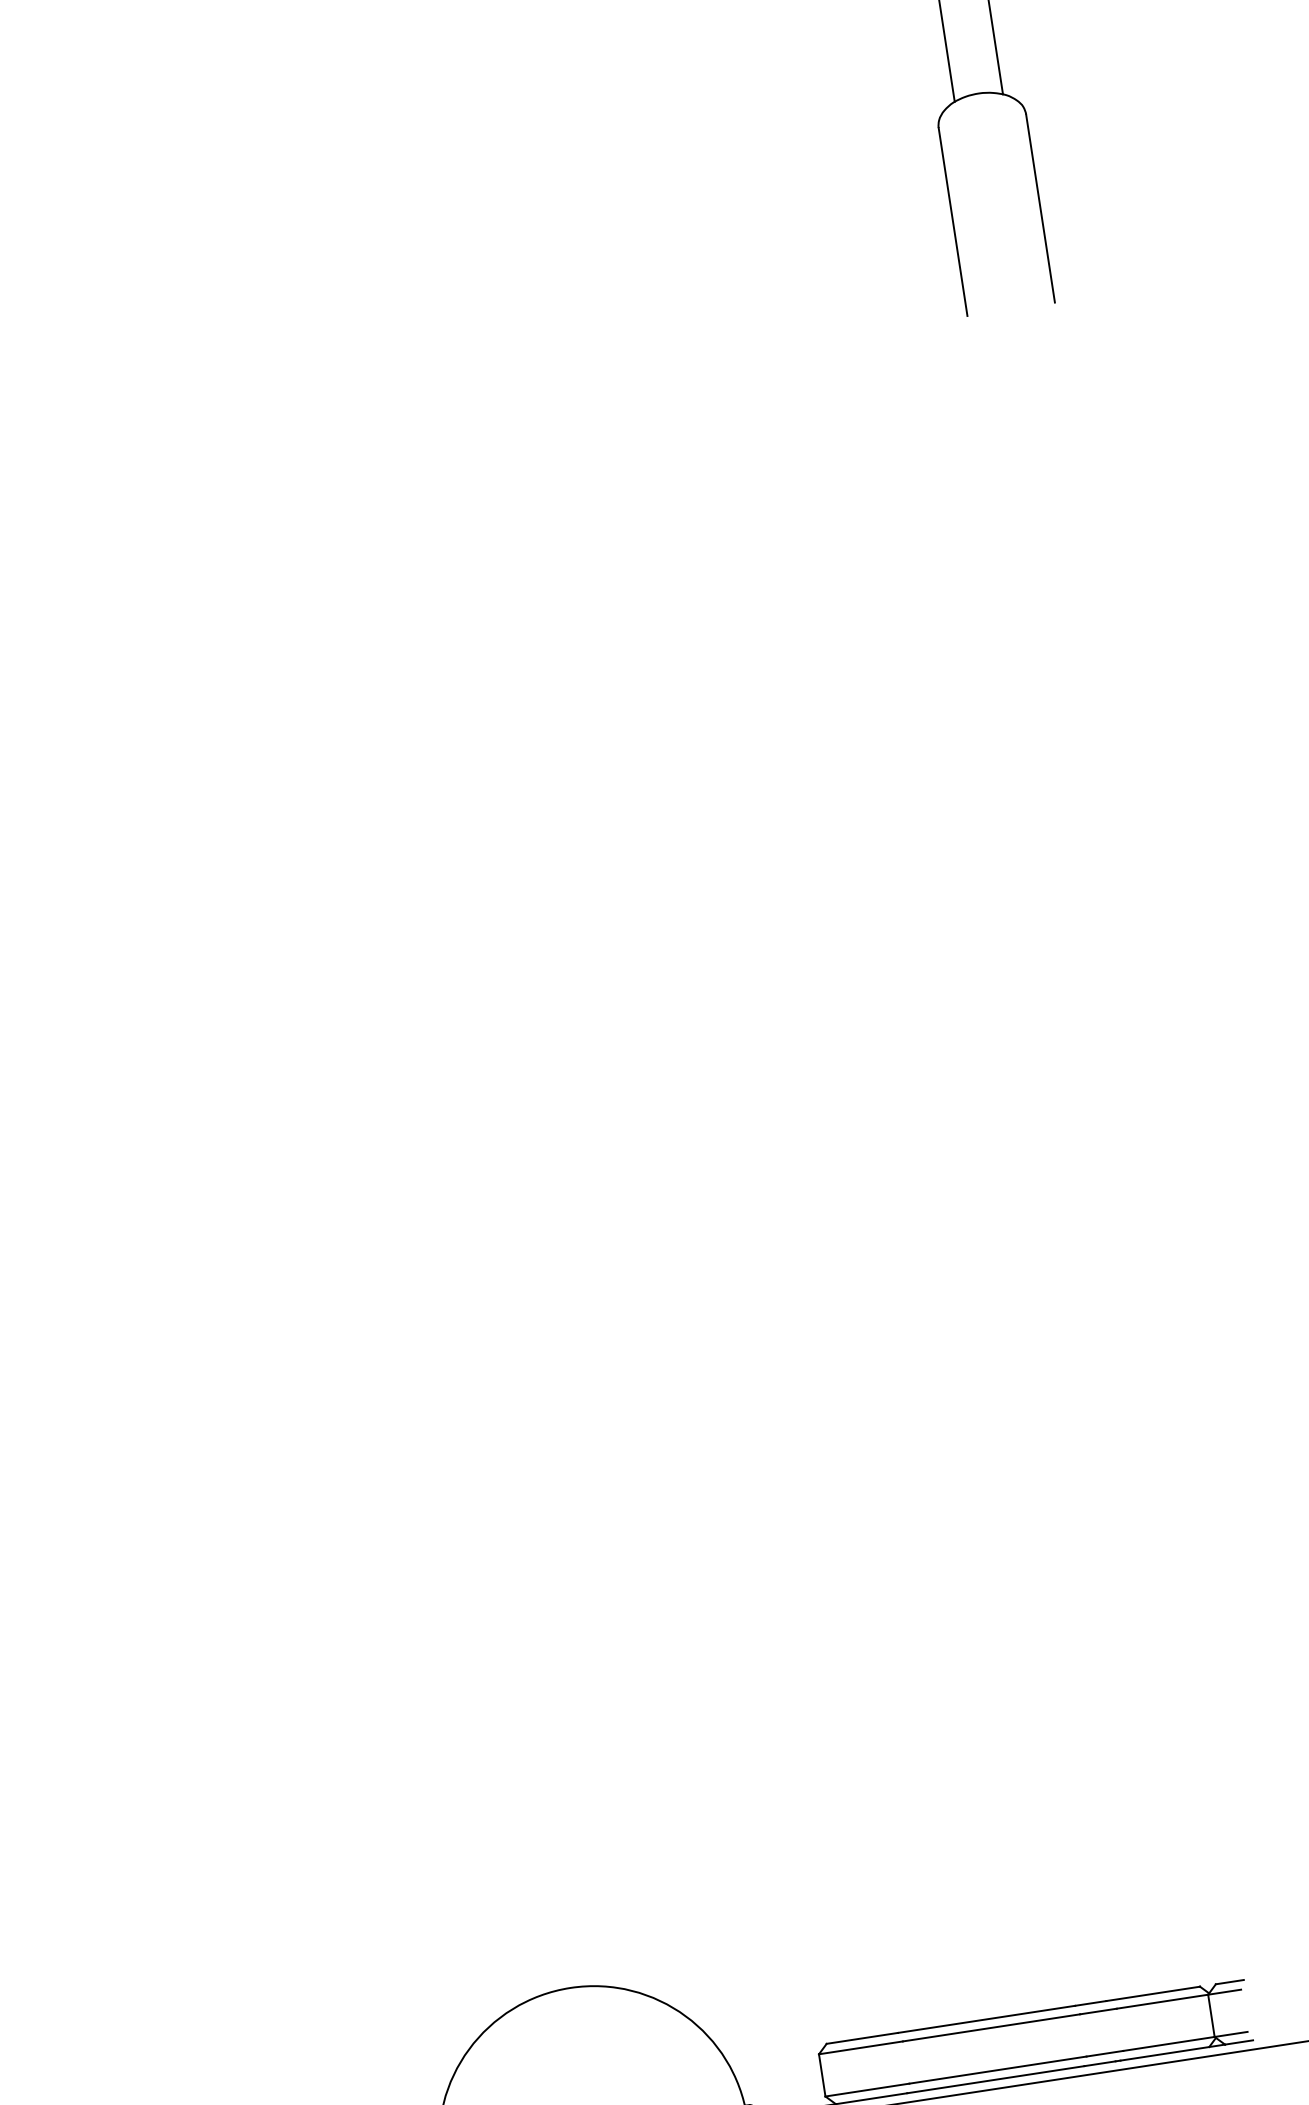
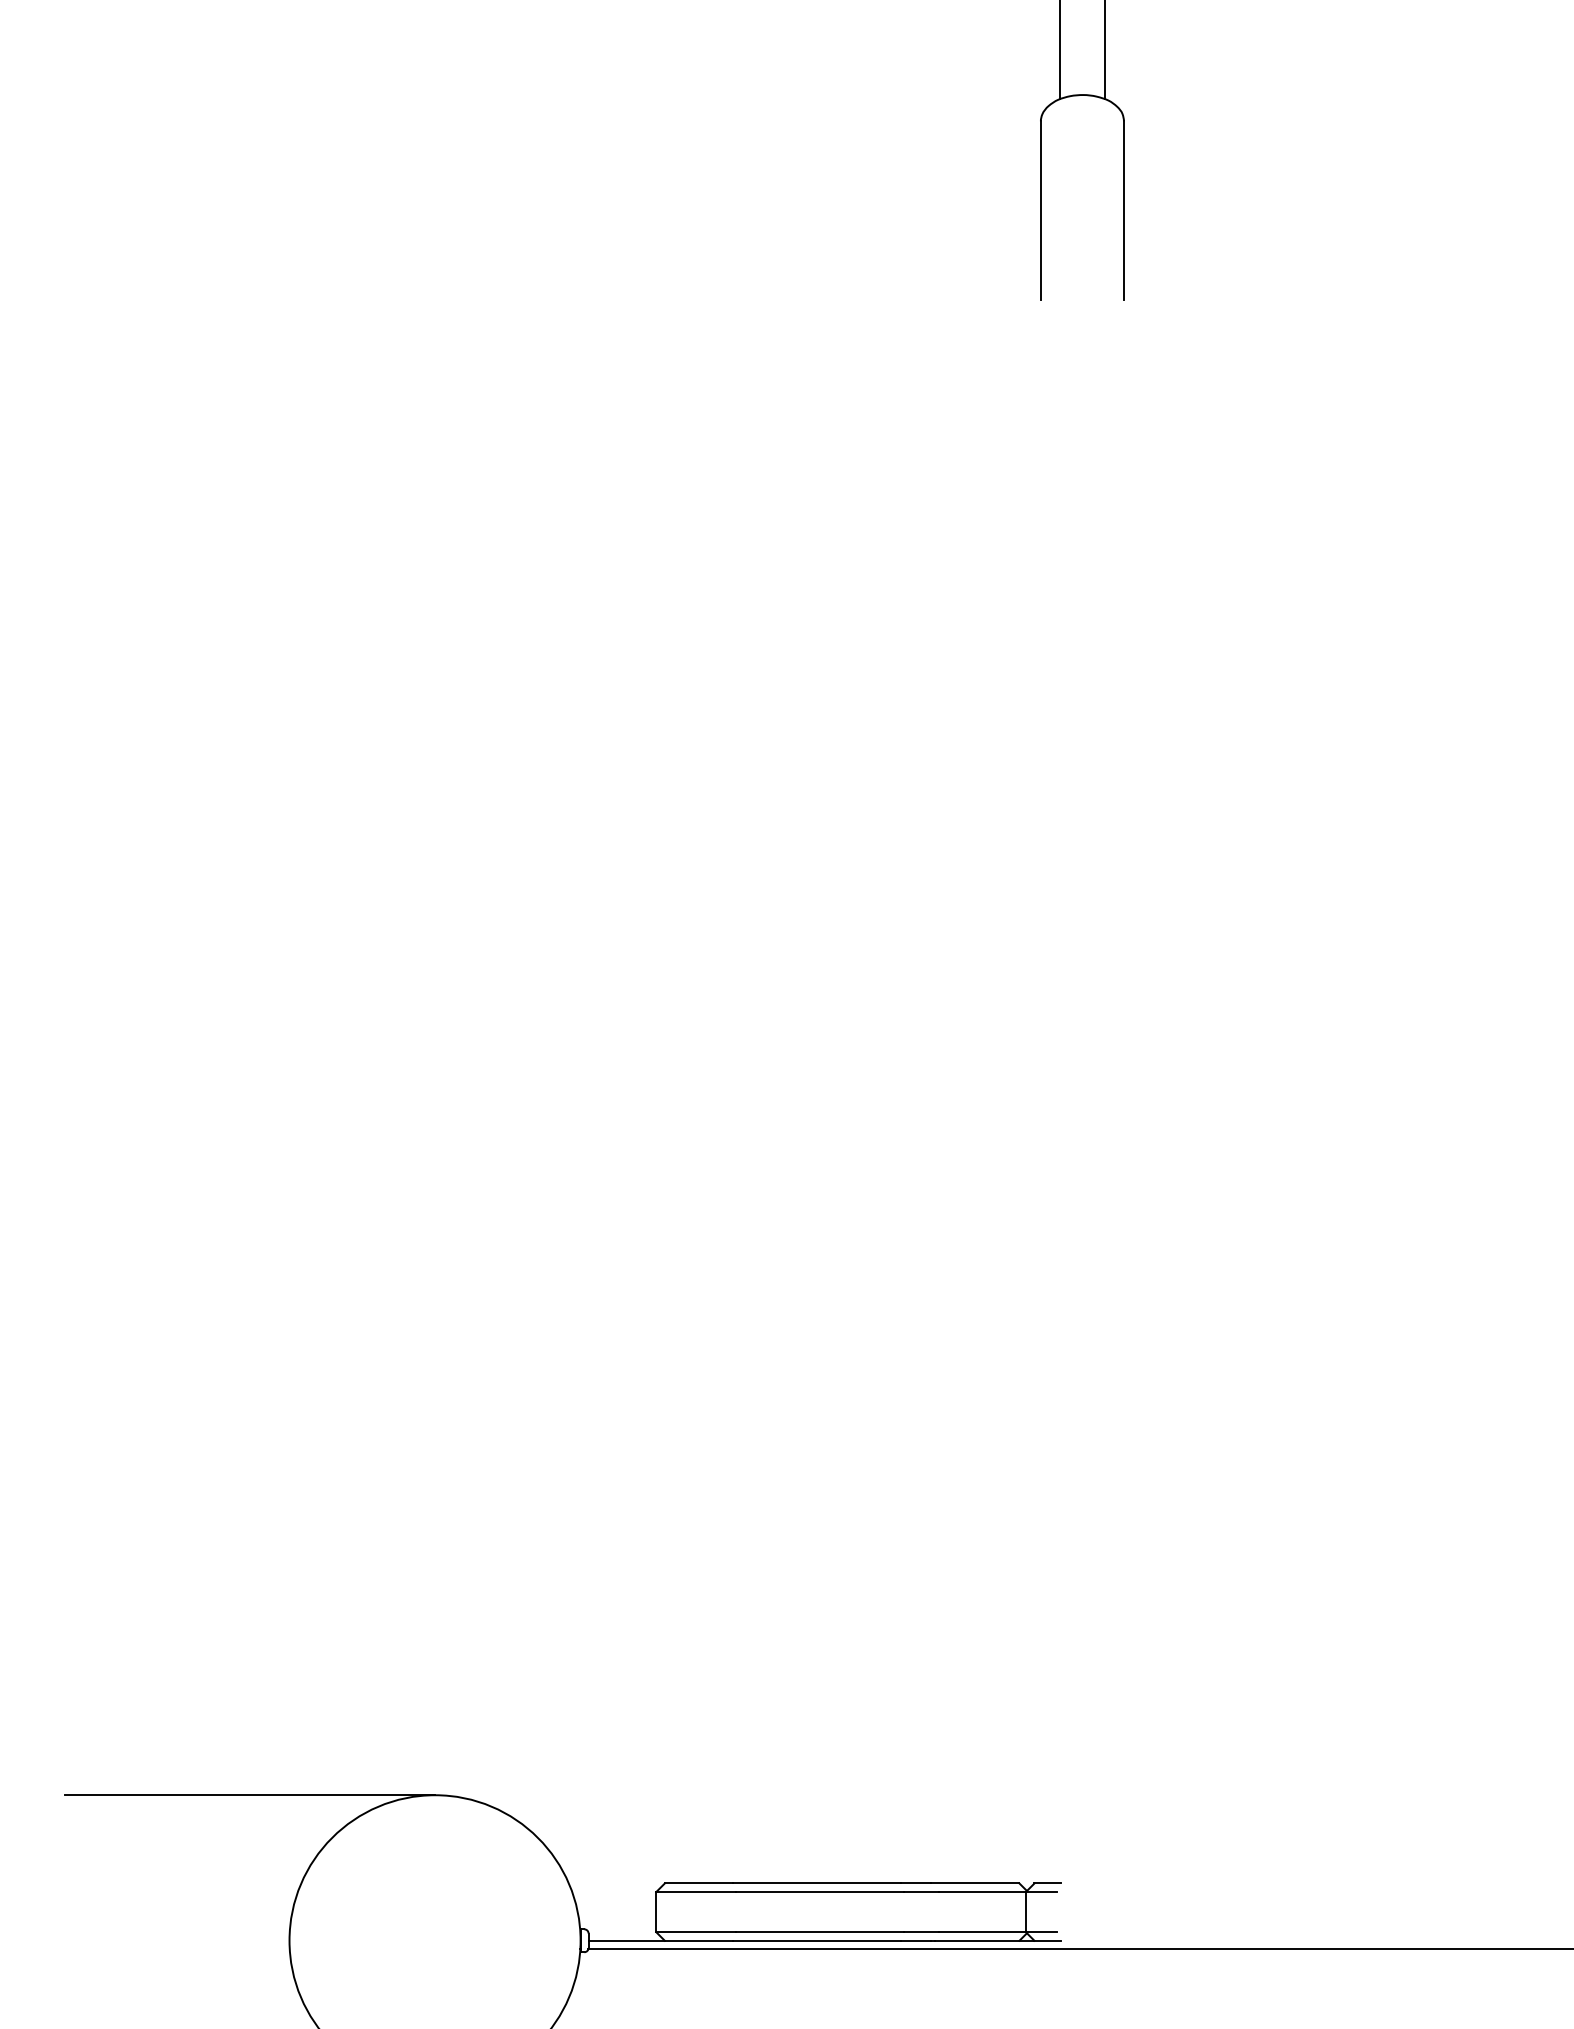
line: (375, 2018) -> (249, 1795), added

